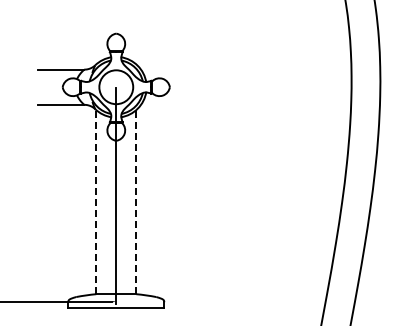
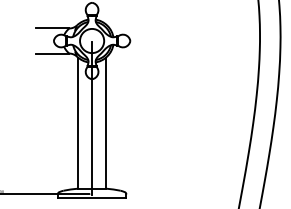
line: (96, 201) -> (77, 122), dashed -> solid
line: (136, 201) -> (106, 122), dashed -> solid

